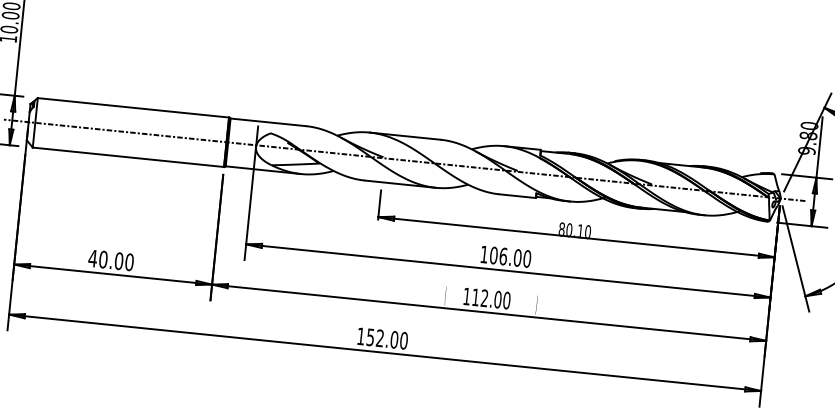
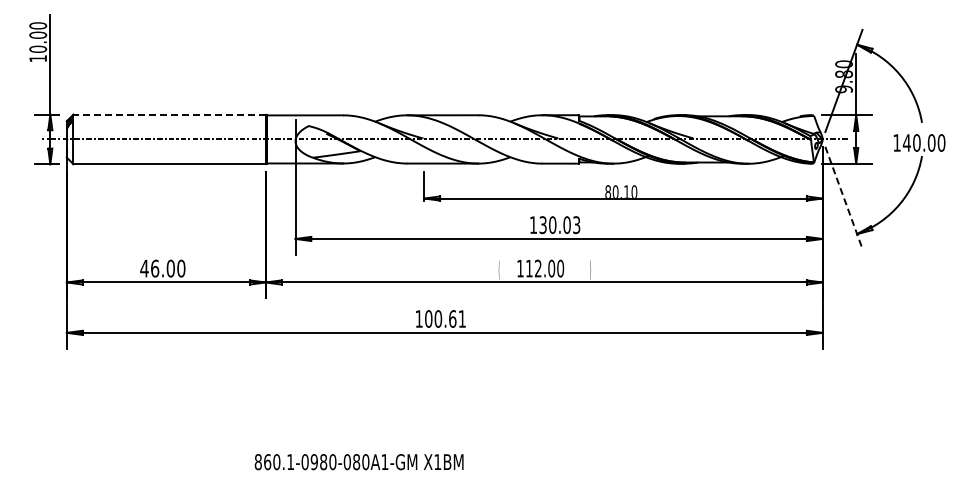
line: (133, 107) -> (169, 114), solid -> dashed
text: (510, 257) -> (559, 225), 106.00 -> 130.03
text: (103, 259) -> (155, 268), 40.00 -> 46.00
line: (796, 259) -> (844, 198), solid -> dashed
text: (387, 338) -> (445, 318), 152.00 -> 100.61

